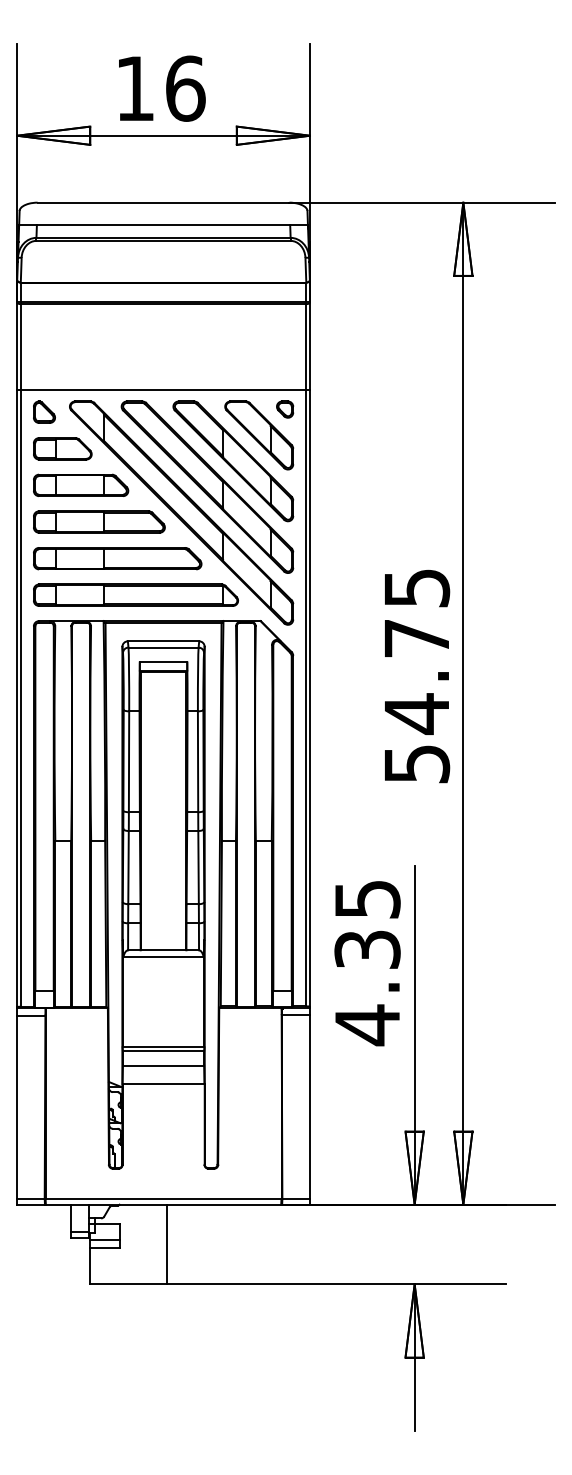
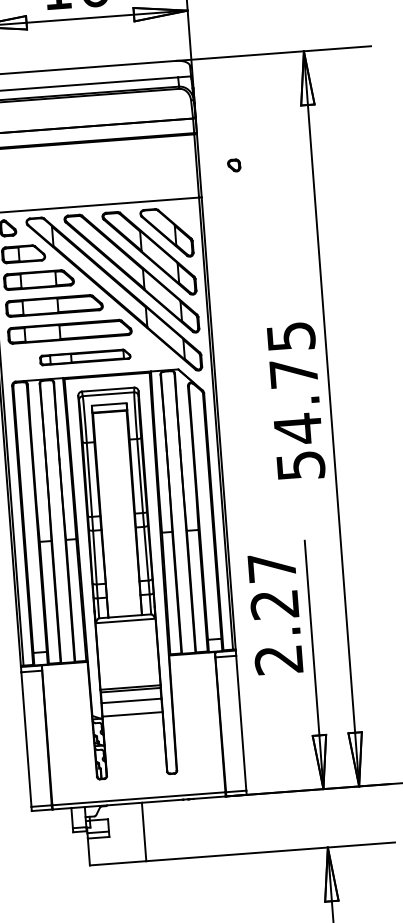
part: (285, 409) -> (234, 165), moved
part: (135, 594) -> (84, 356), size x0.6
text: (367, 963) -> (275, 614), 4.35 -> 2.27

